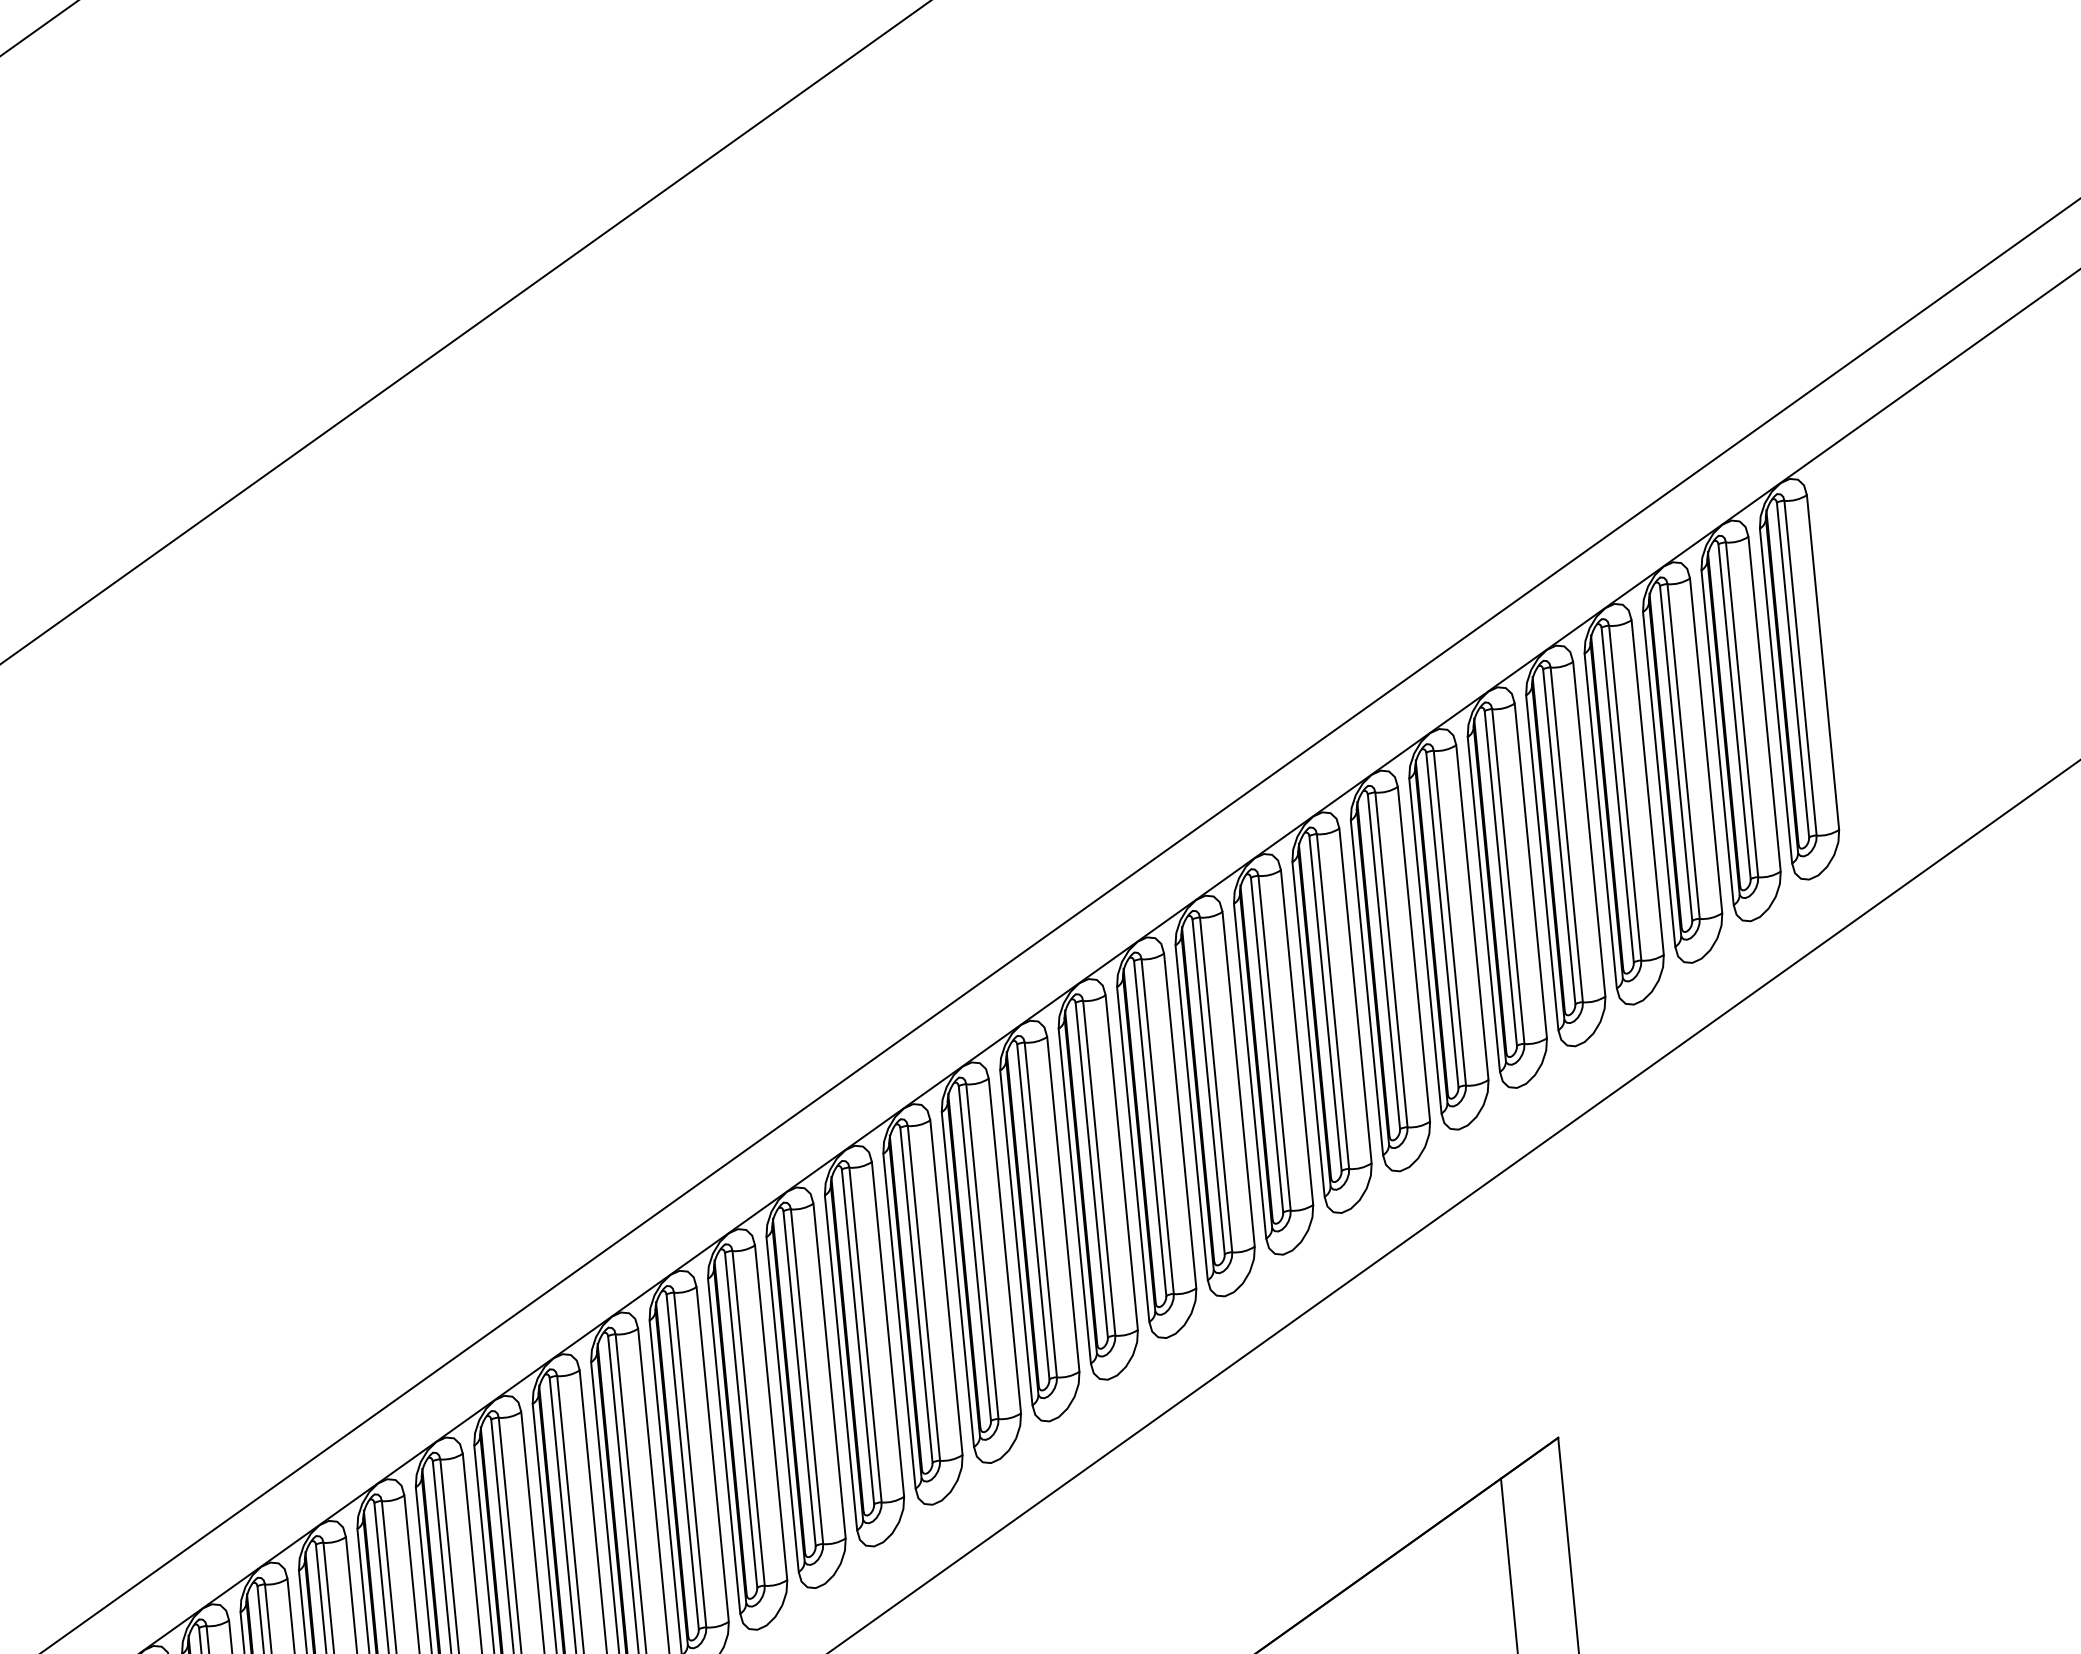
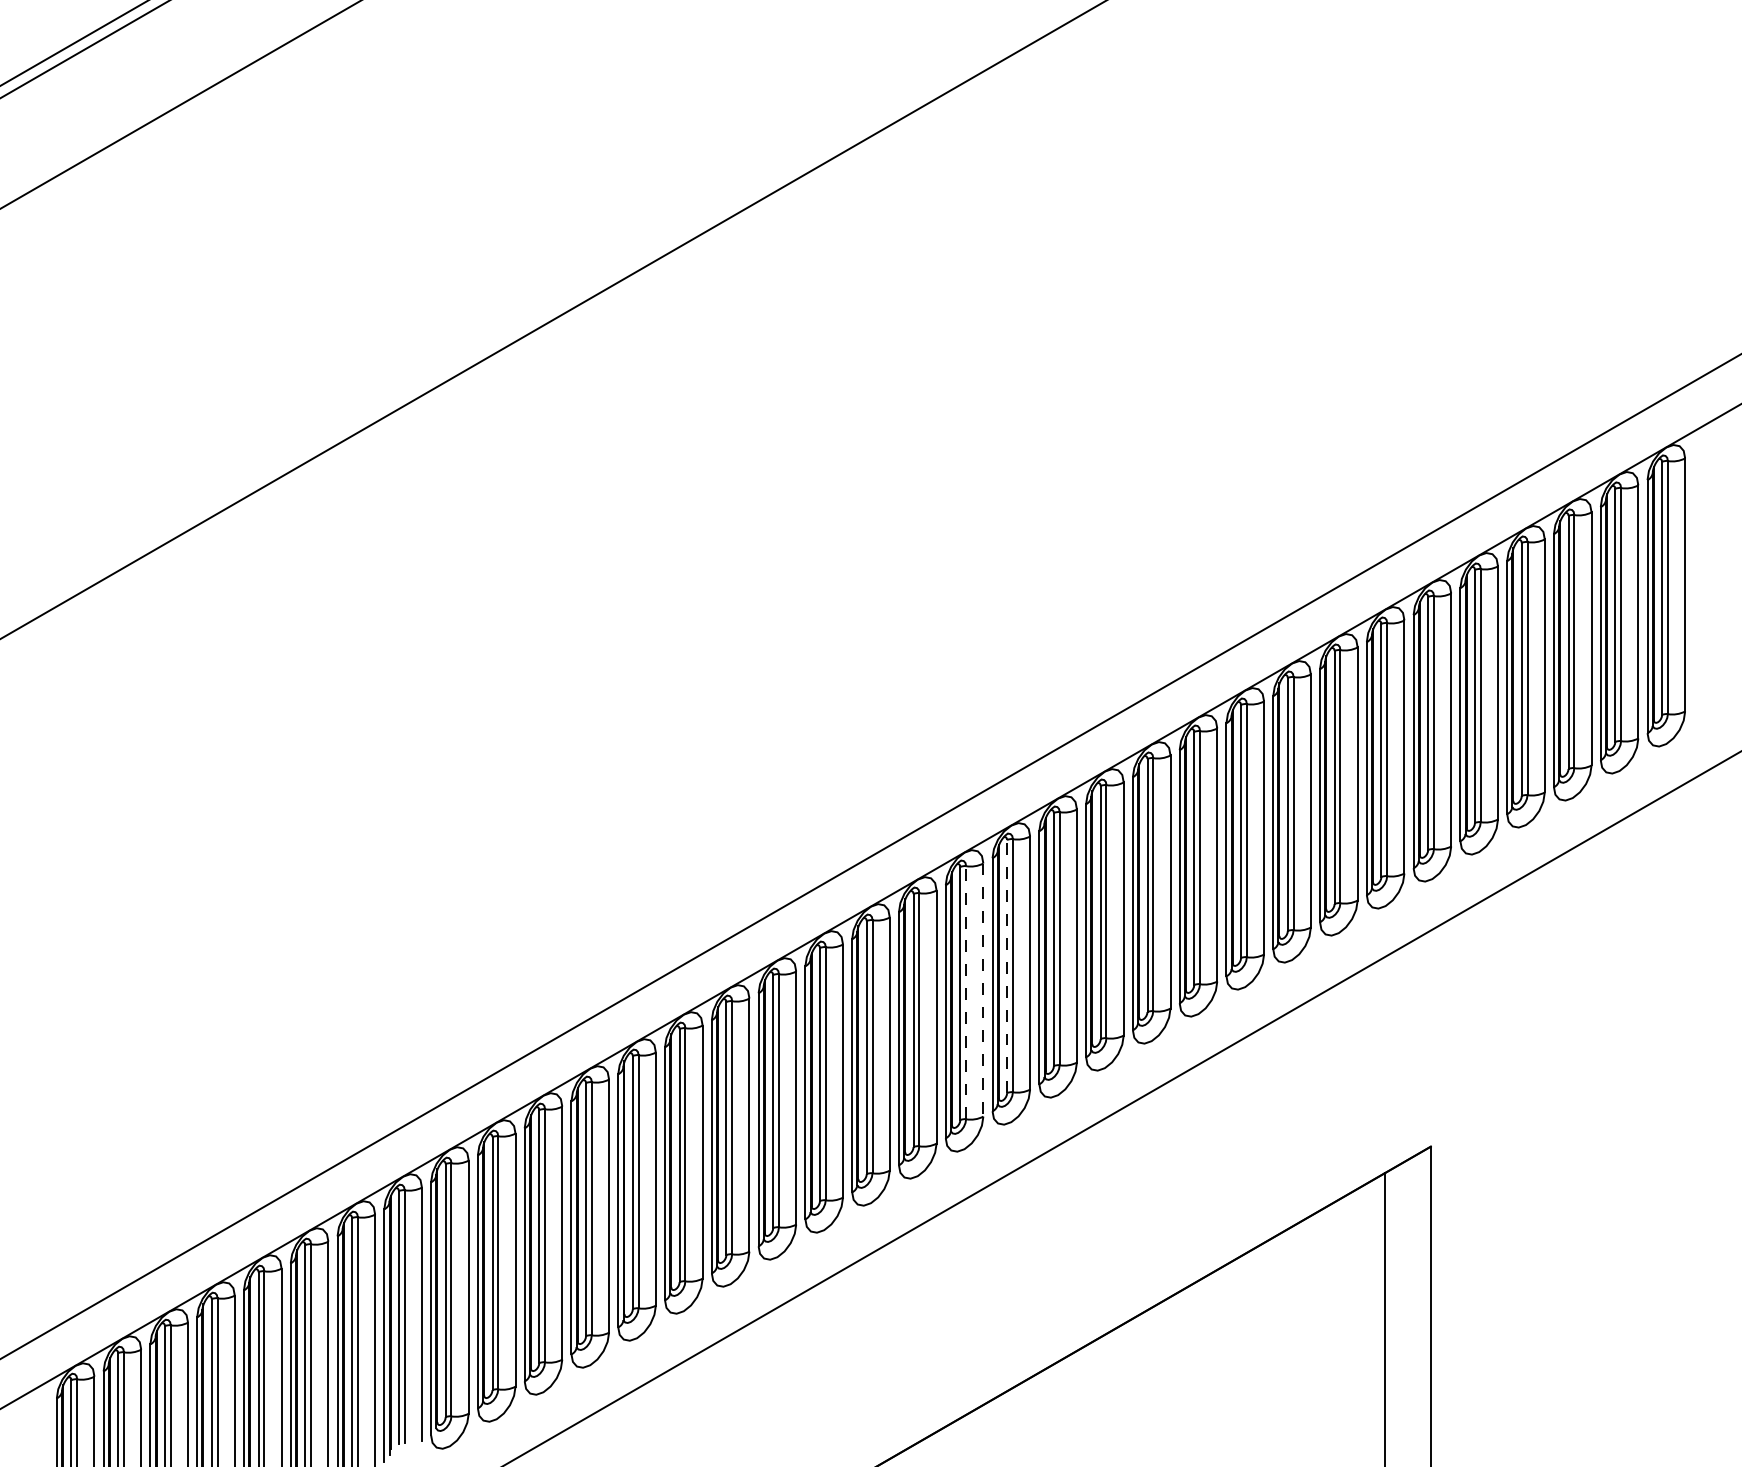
line: (975, 1253) -> (1007, 966), solid -> dashed
line: (946, 1288) -> (983, 990), solid -> dashed
line: (924, 1293) -> (966, 992), solid -> dashed

